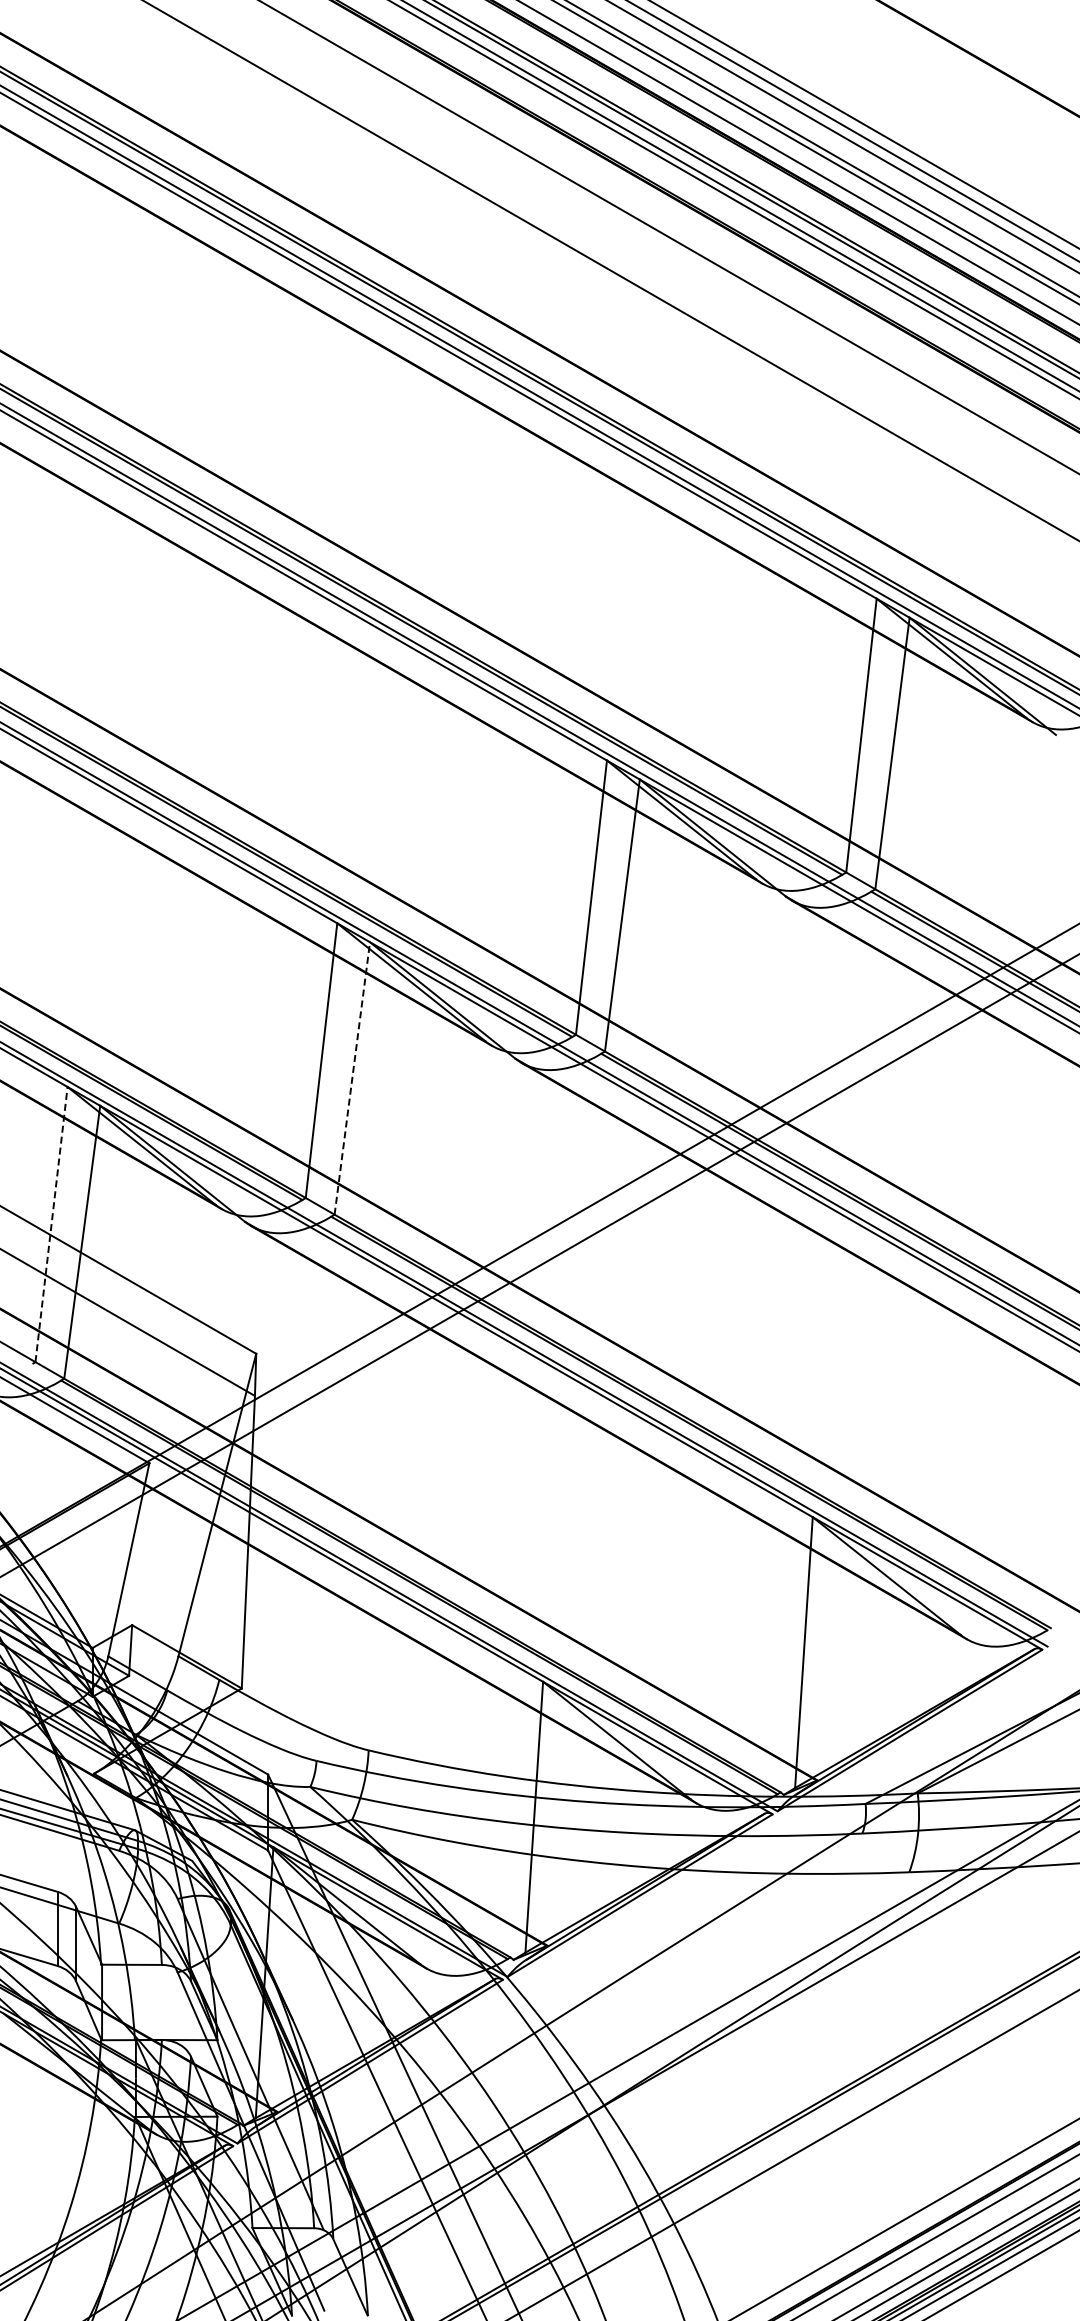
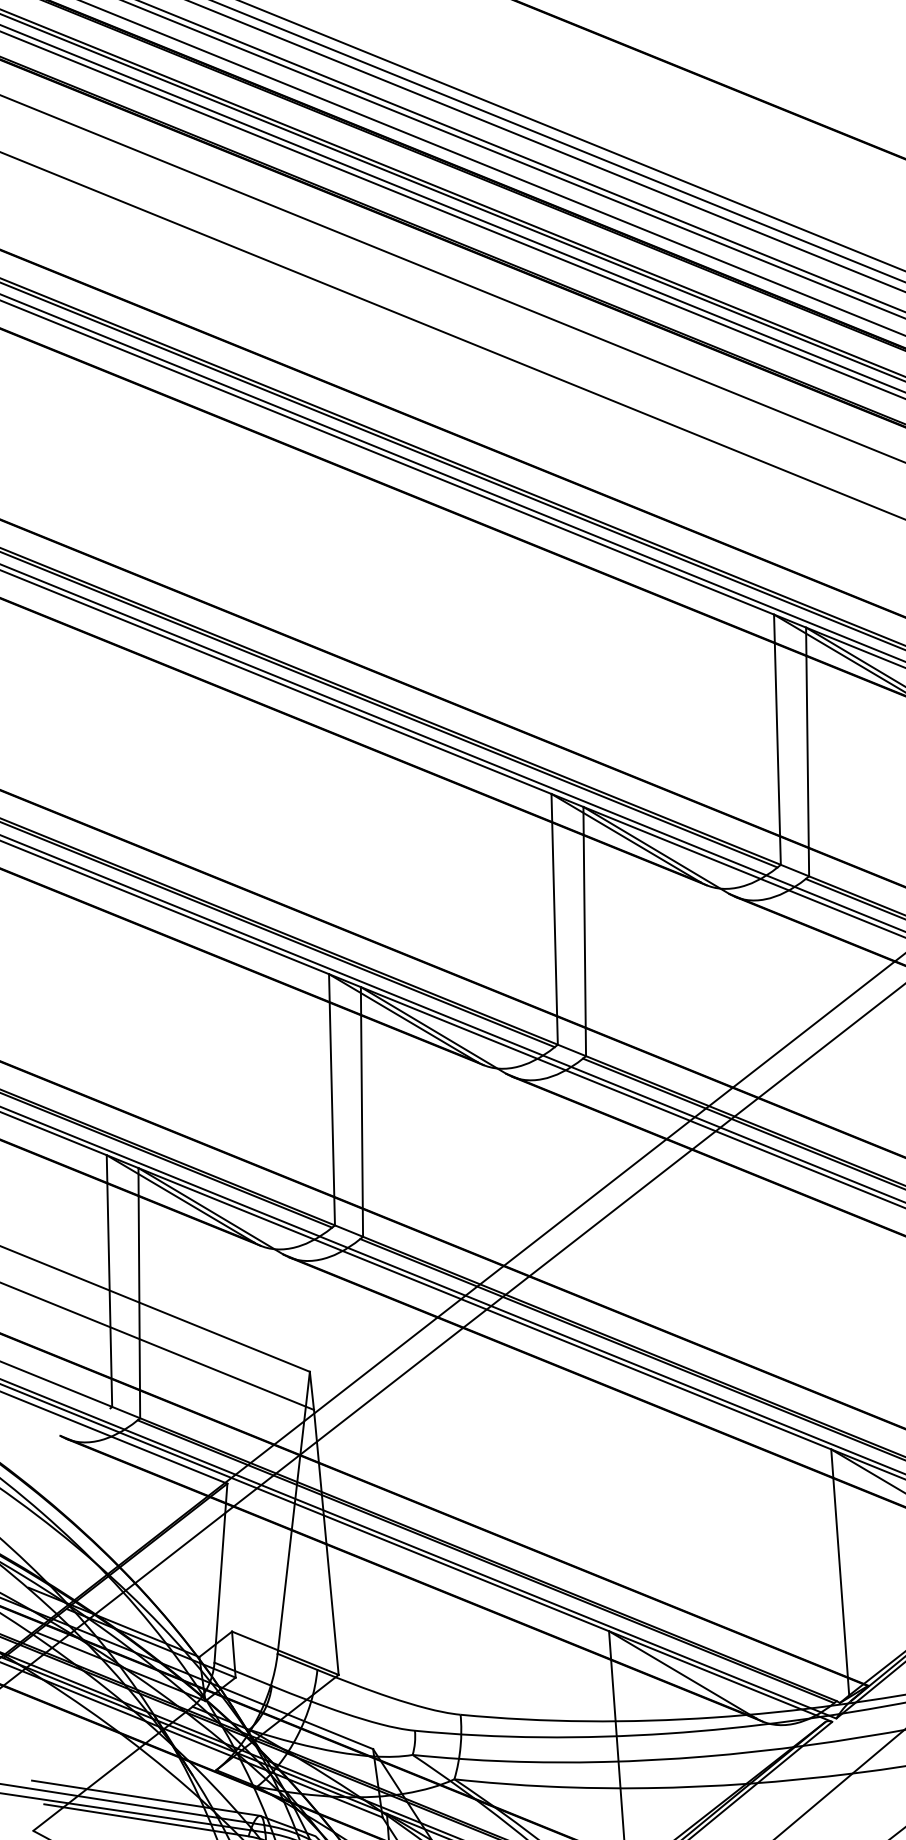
line: (352, 1077) -> (362, 1111), dashed -> solid
line: (51, 1224) -> (109, 1281), dashed -> solid

